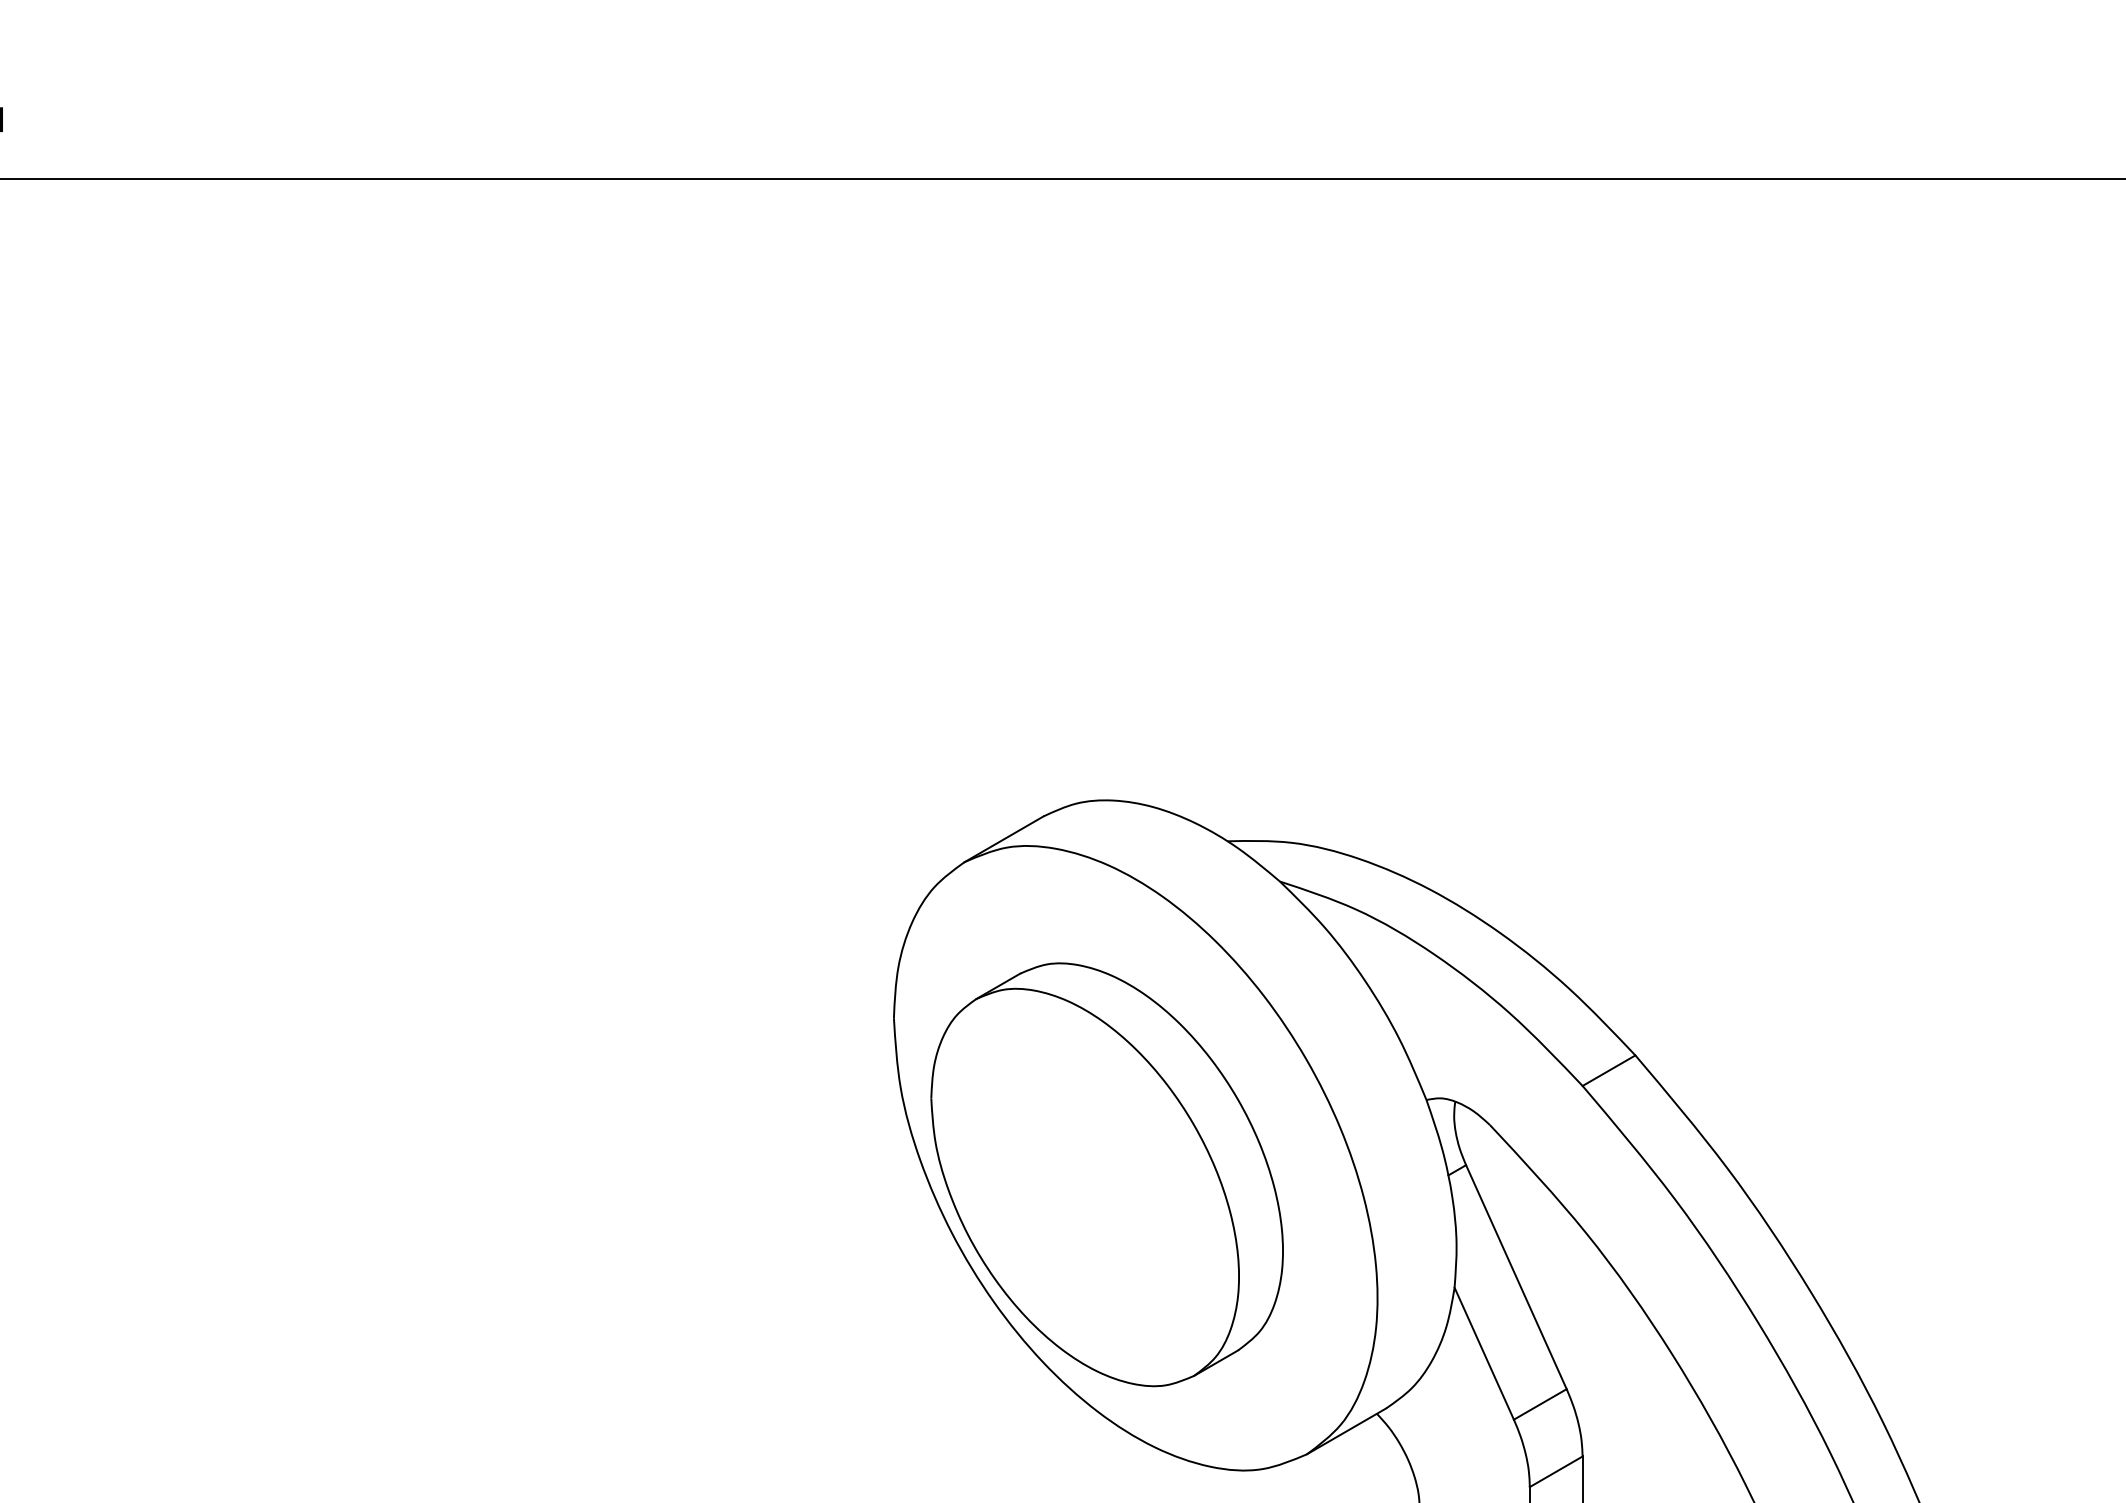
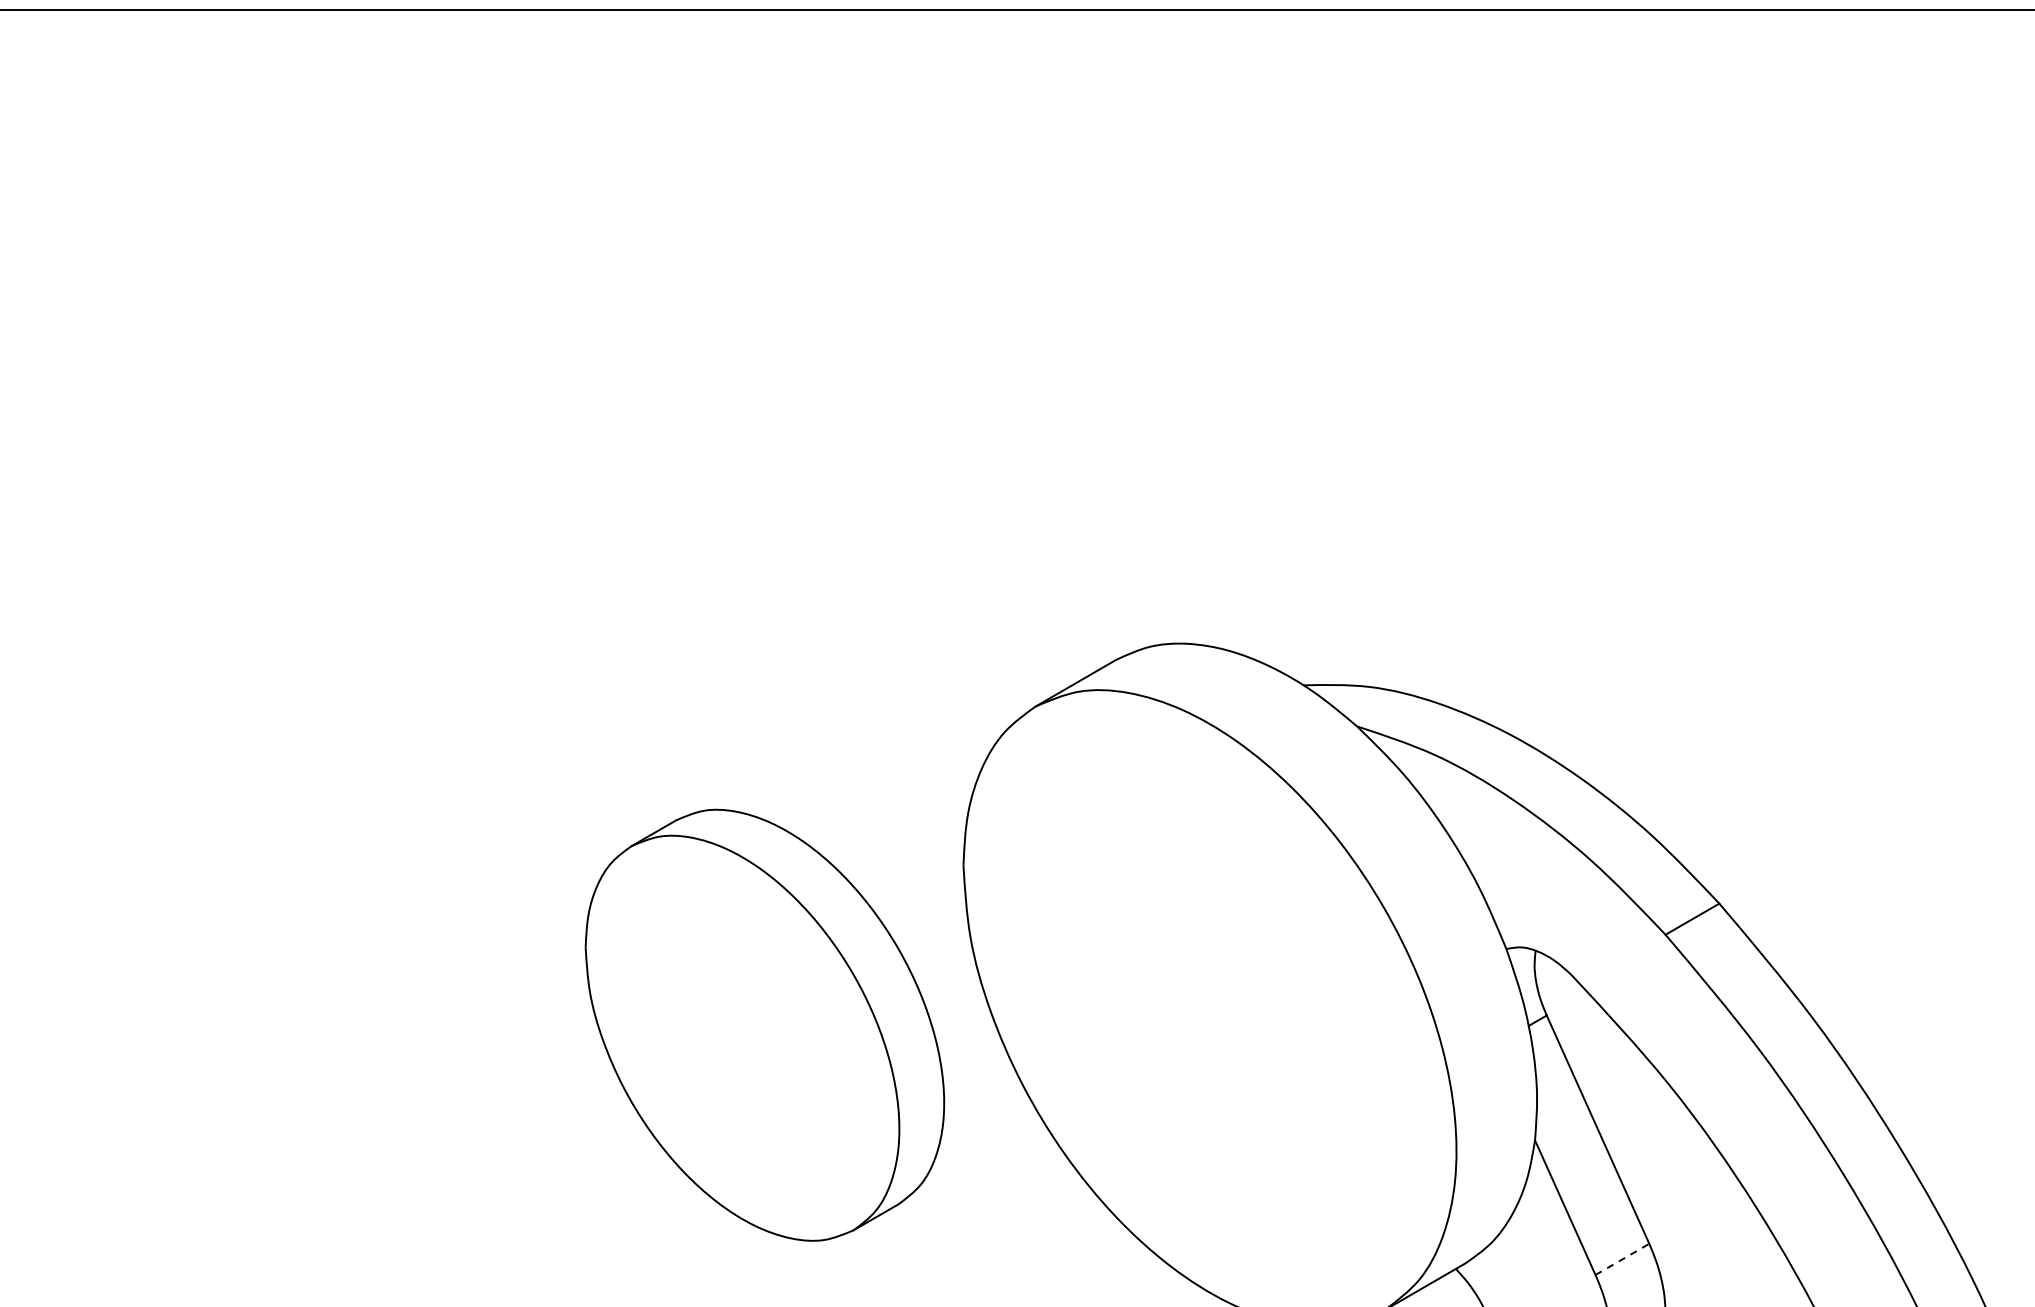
part: (1106, 1174) -> (764, 1025), moved
line: (1540, 1404) -> (1622, 1259), solid -> dashed

